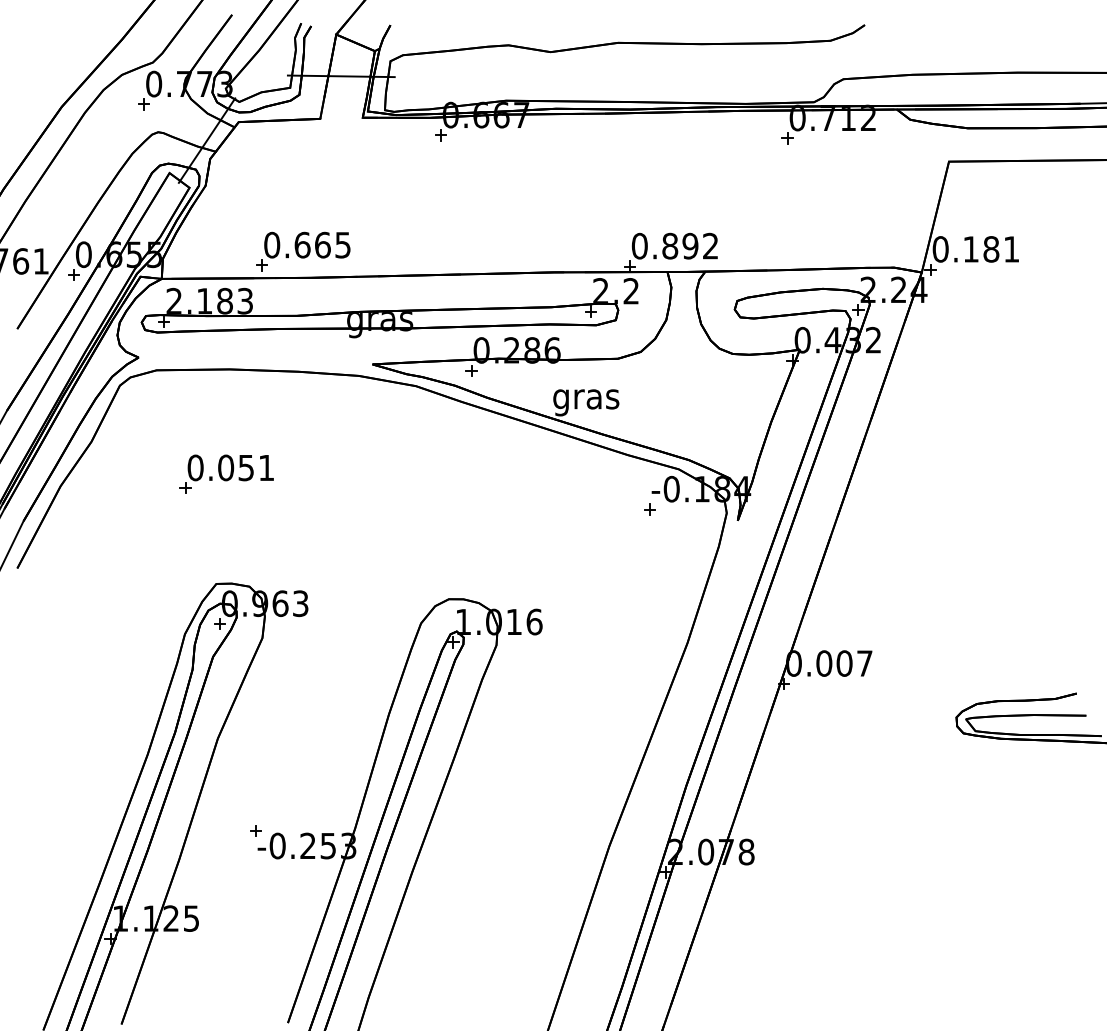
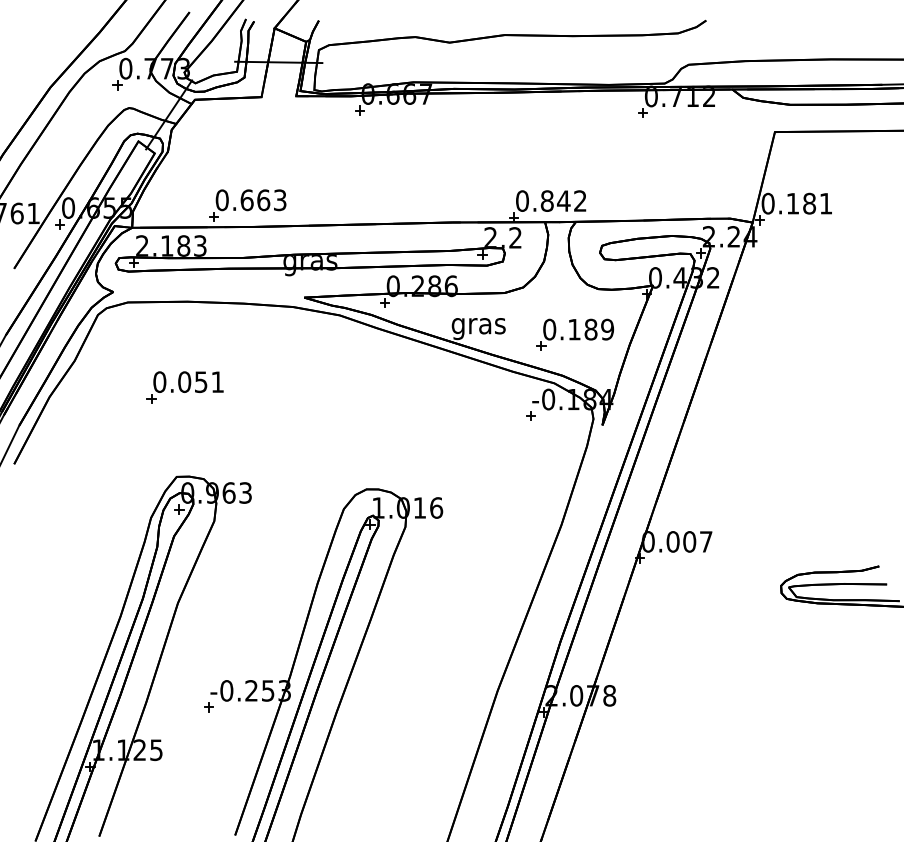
text: (343, 244) -> (280, 199), 0.665 -> 0.663
text: (690, 245) -> (563, 200), 0.892 -> 0.842
part: (704, 409) -> (575, 334), added
part: (255, 830) -> (208, 707), moved

